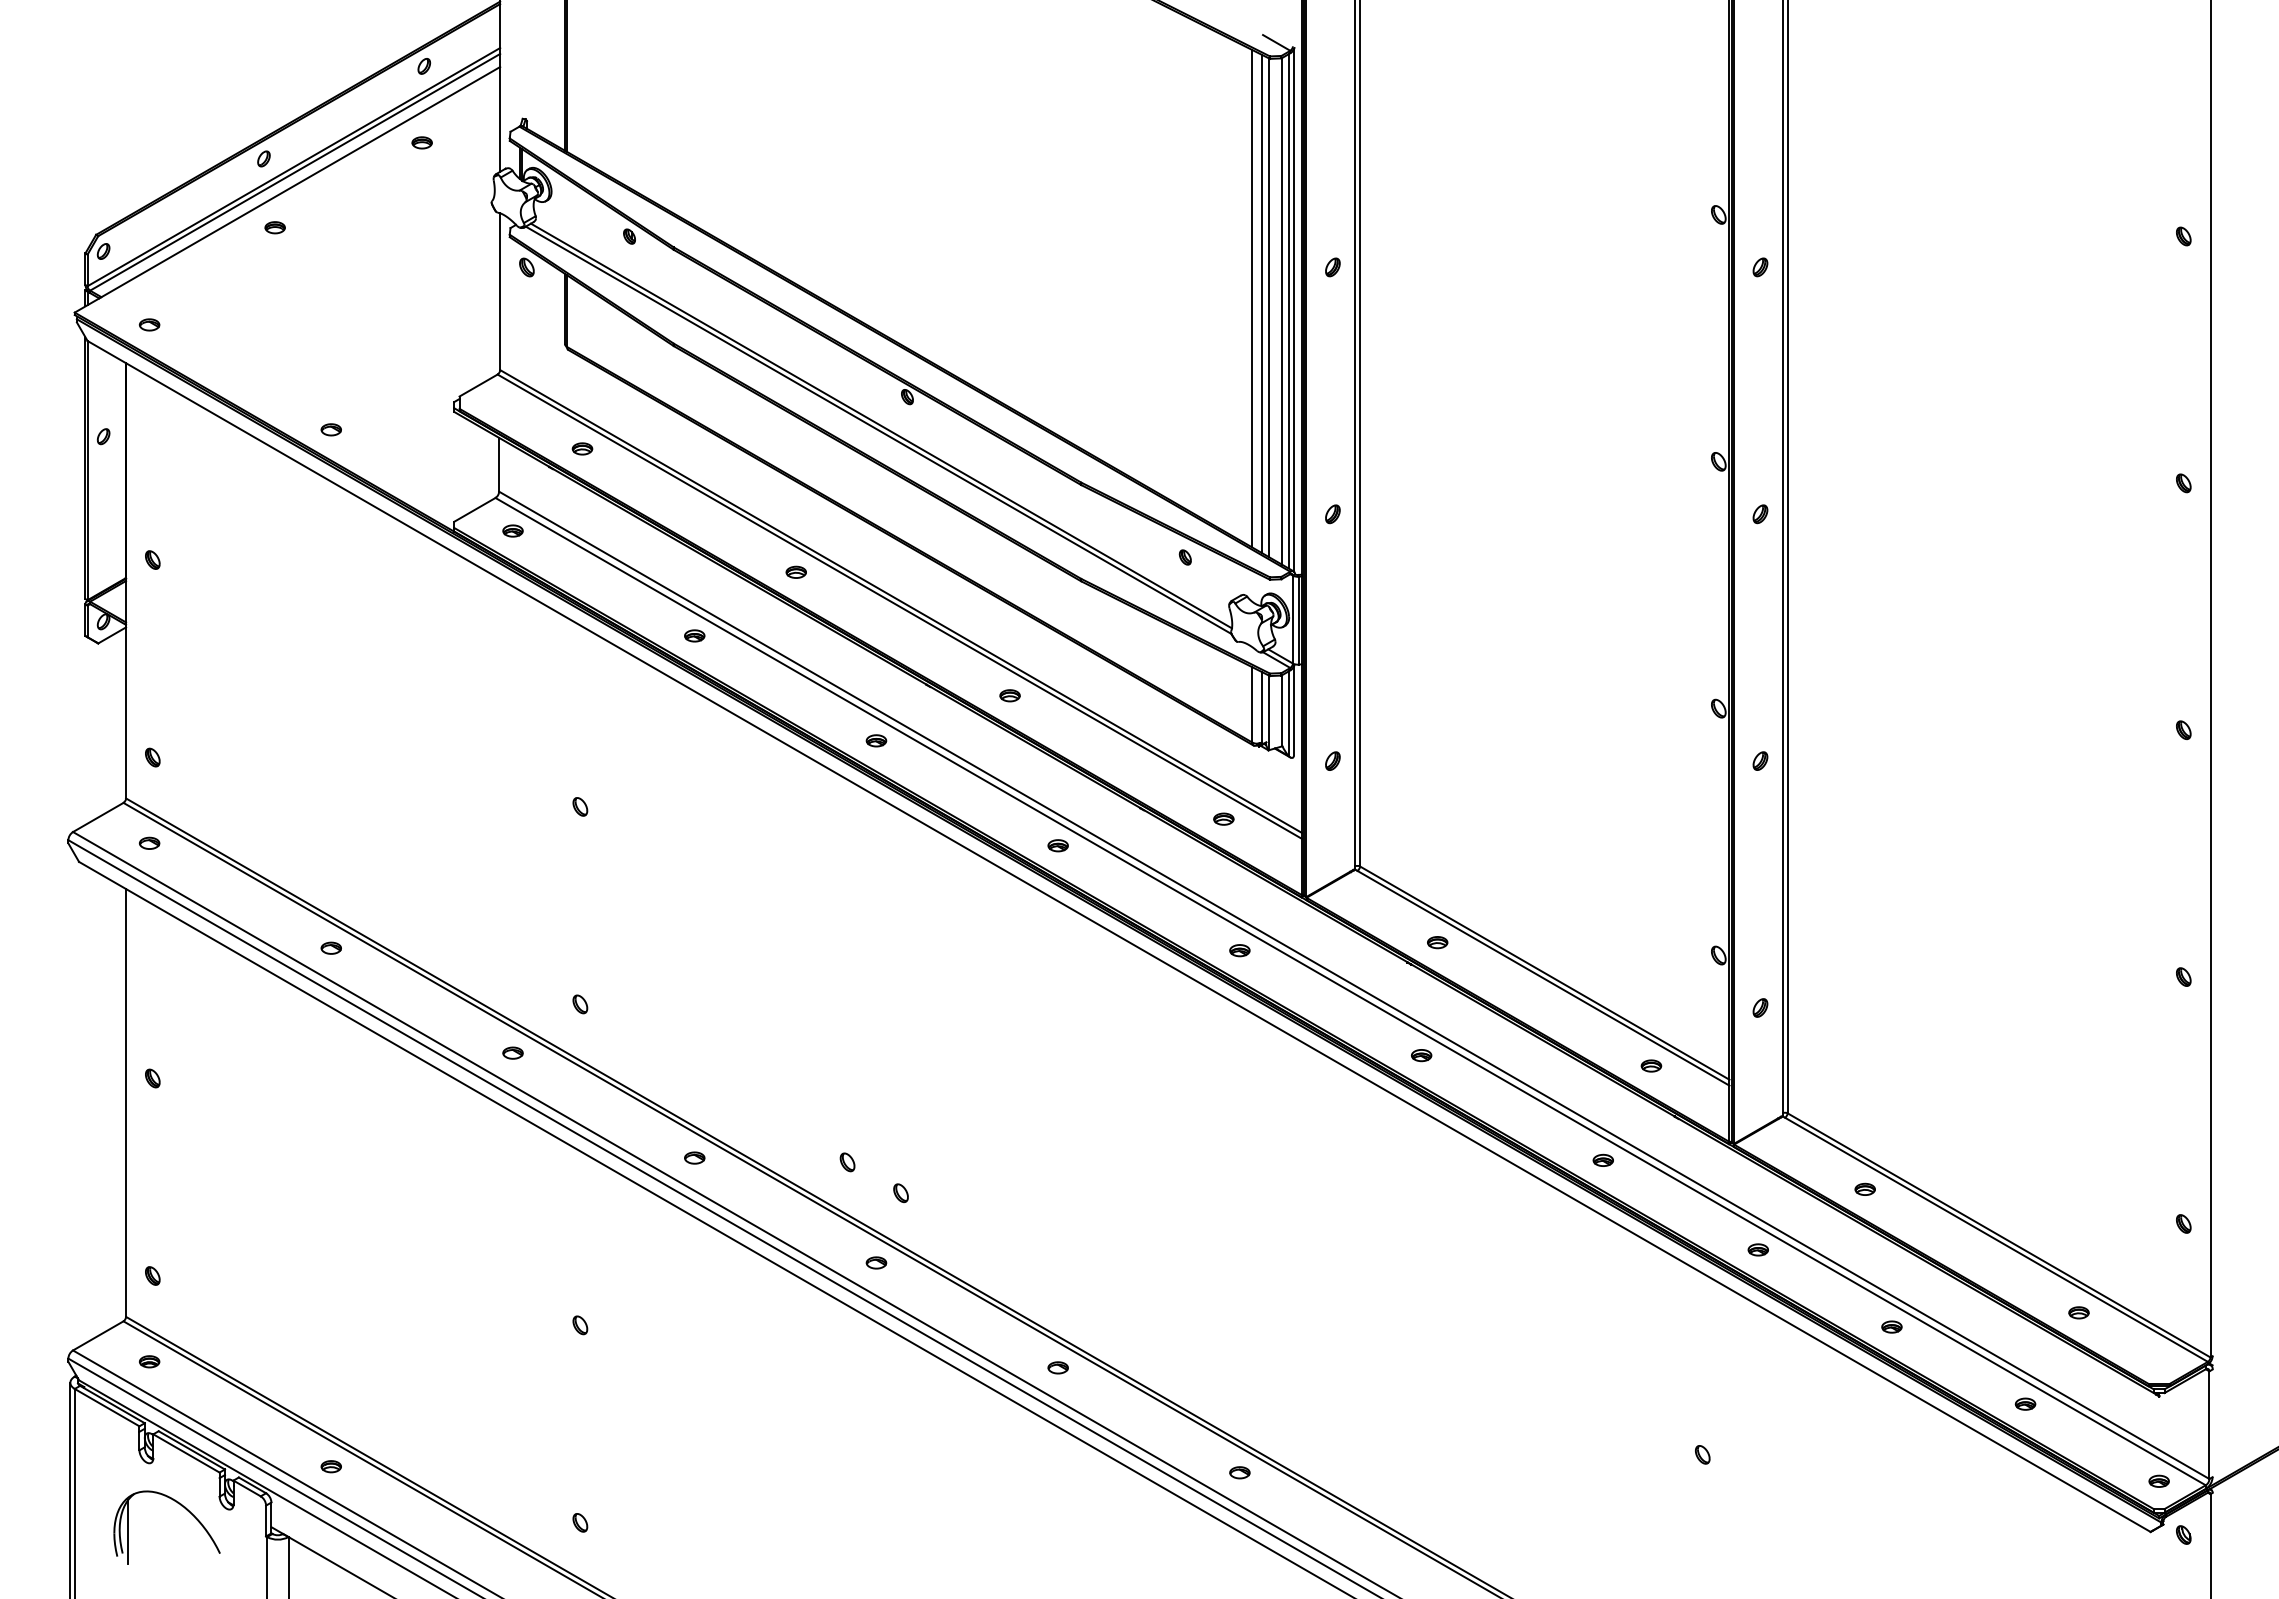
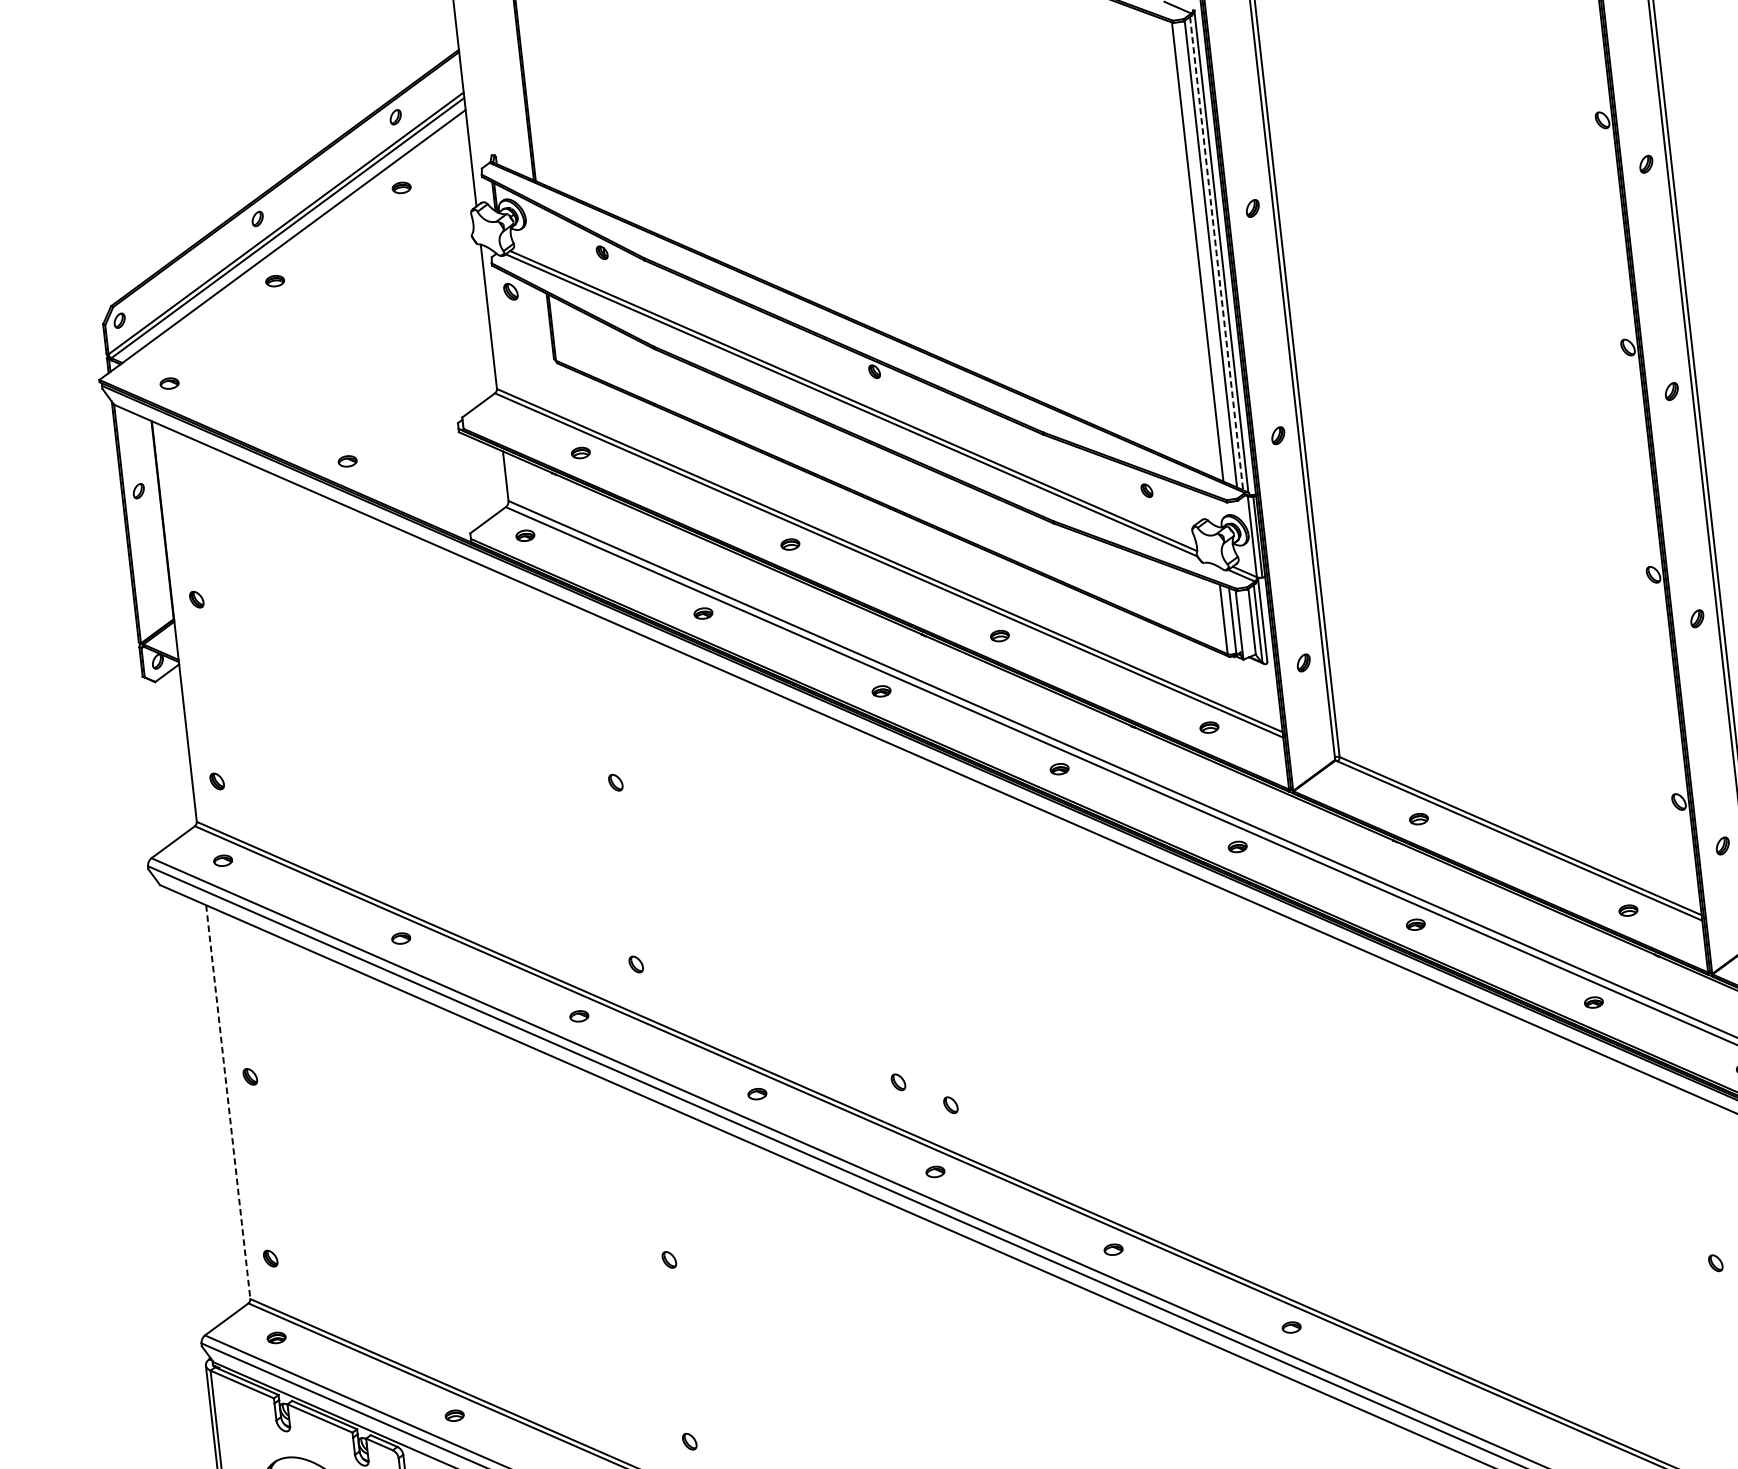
line: (1252, 298) -> (1182, 245), removed
line: (1261, 303) -> (1190, 249), removed
line: (1288, 311) -> (1216, 253), solid -> dashed
line: (126, 1102) -> (228, 1101), solid -> dashed

